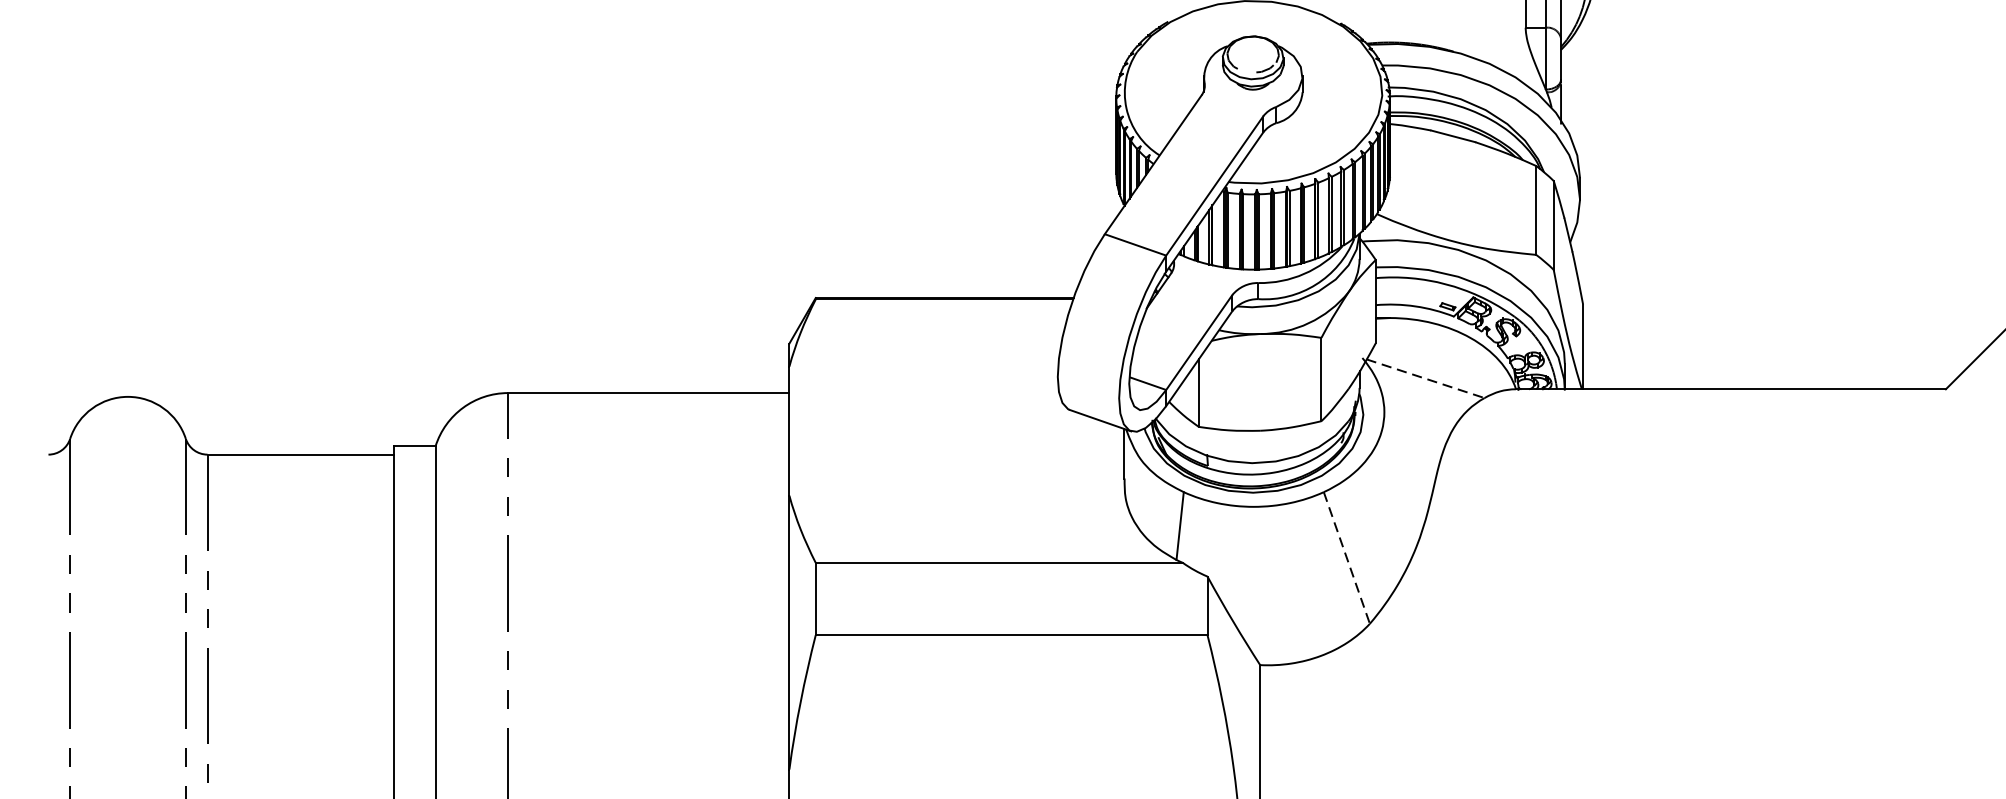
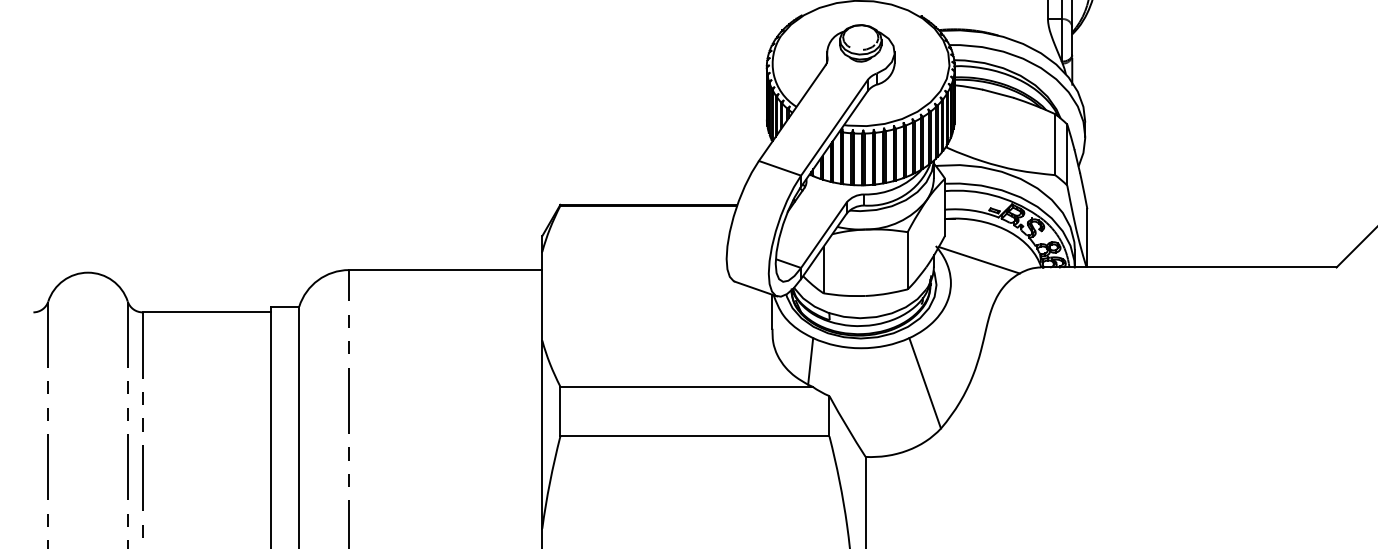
line: (1425, 379) -> (979, 260), dashed -> solid
line: (1347, 558) -> (925, 383), dashed -> solid

